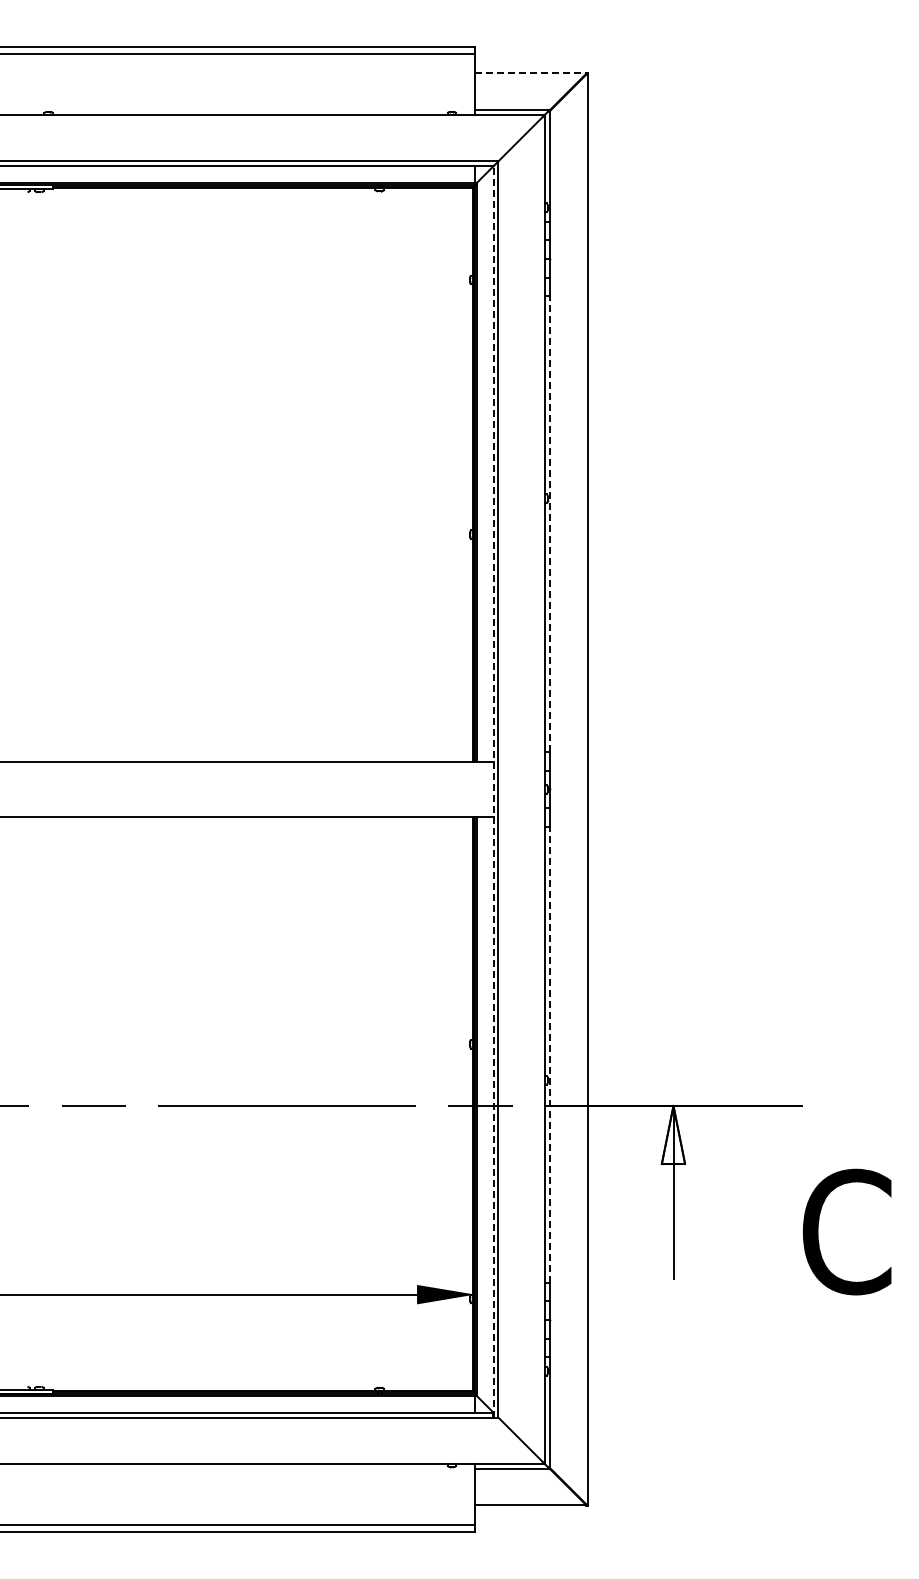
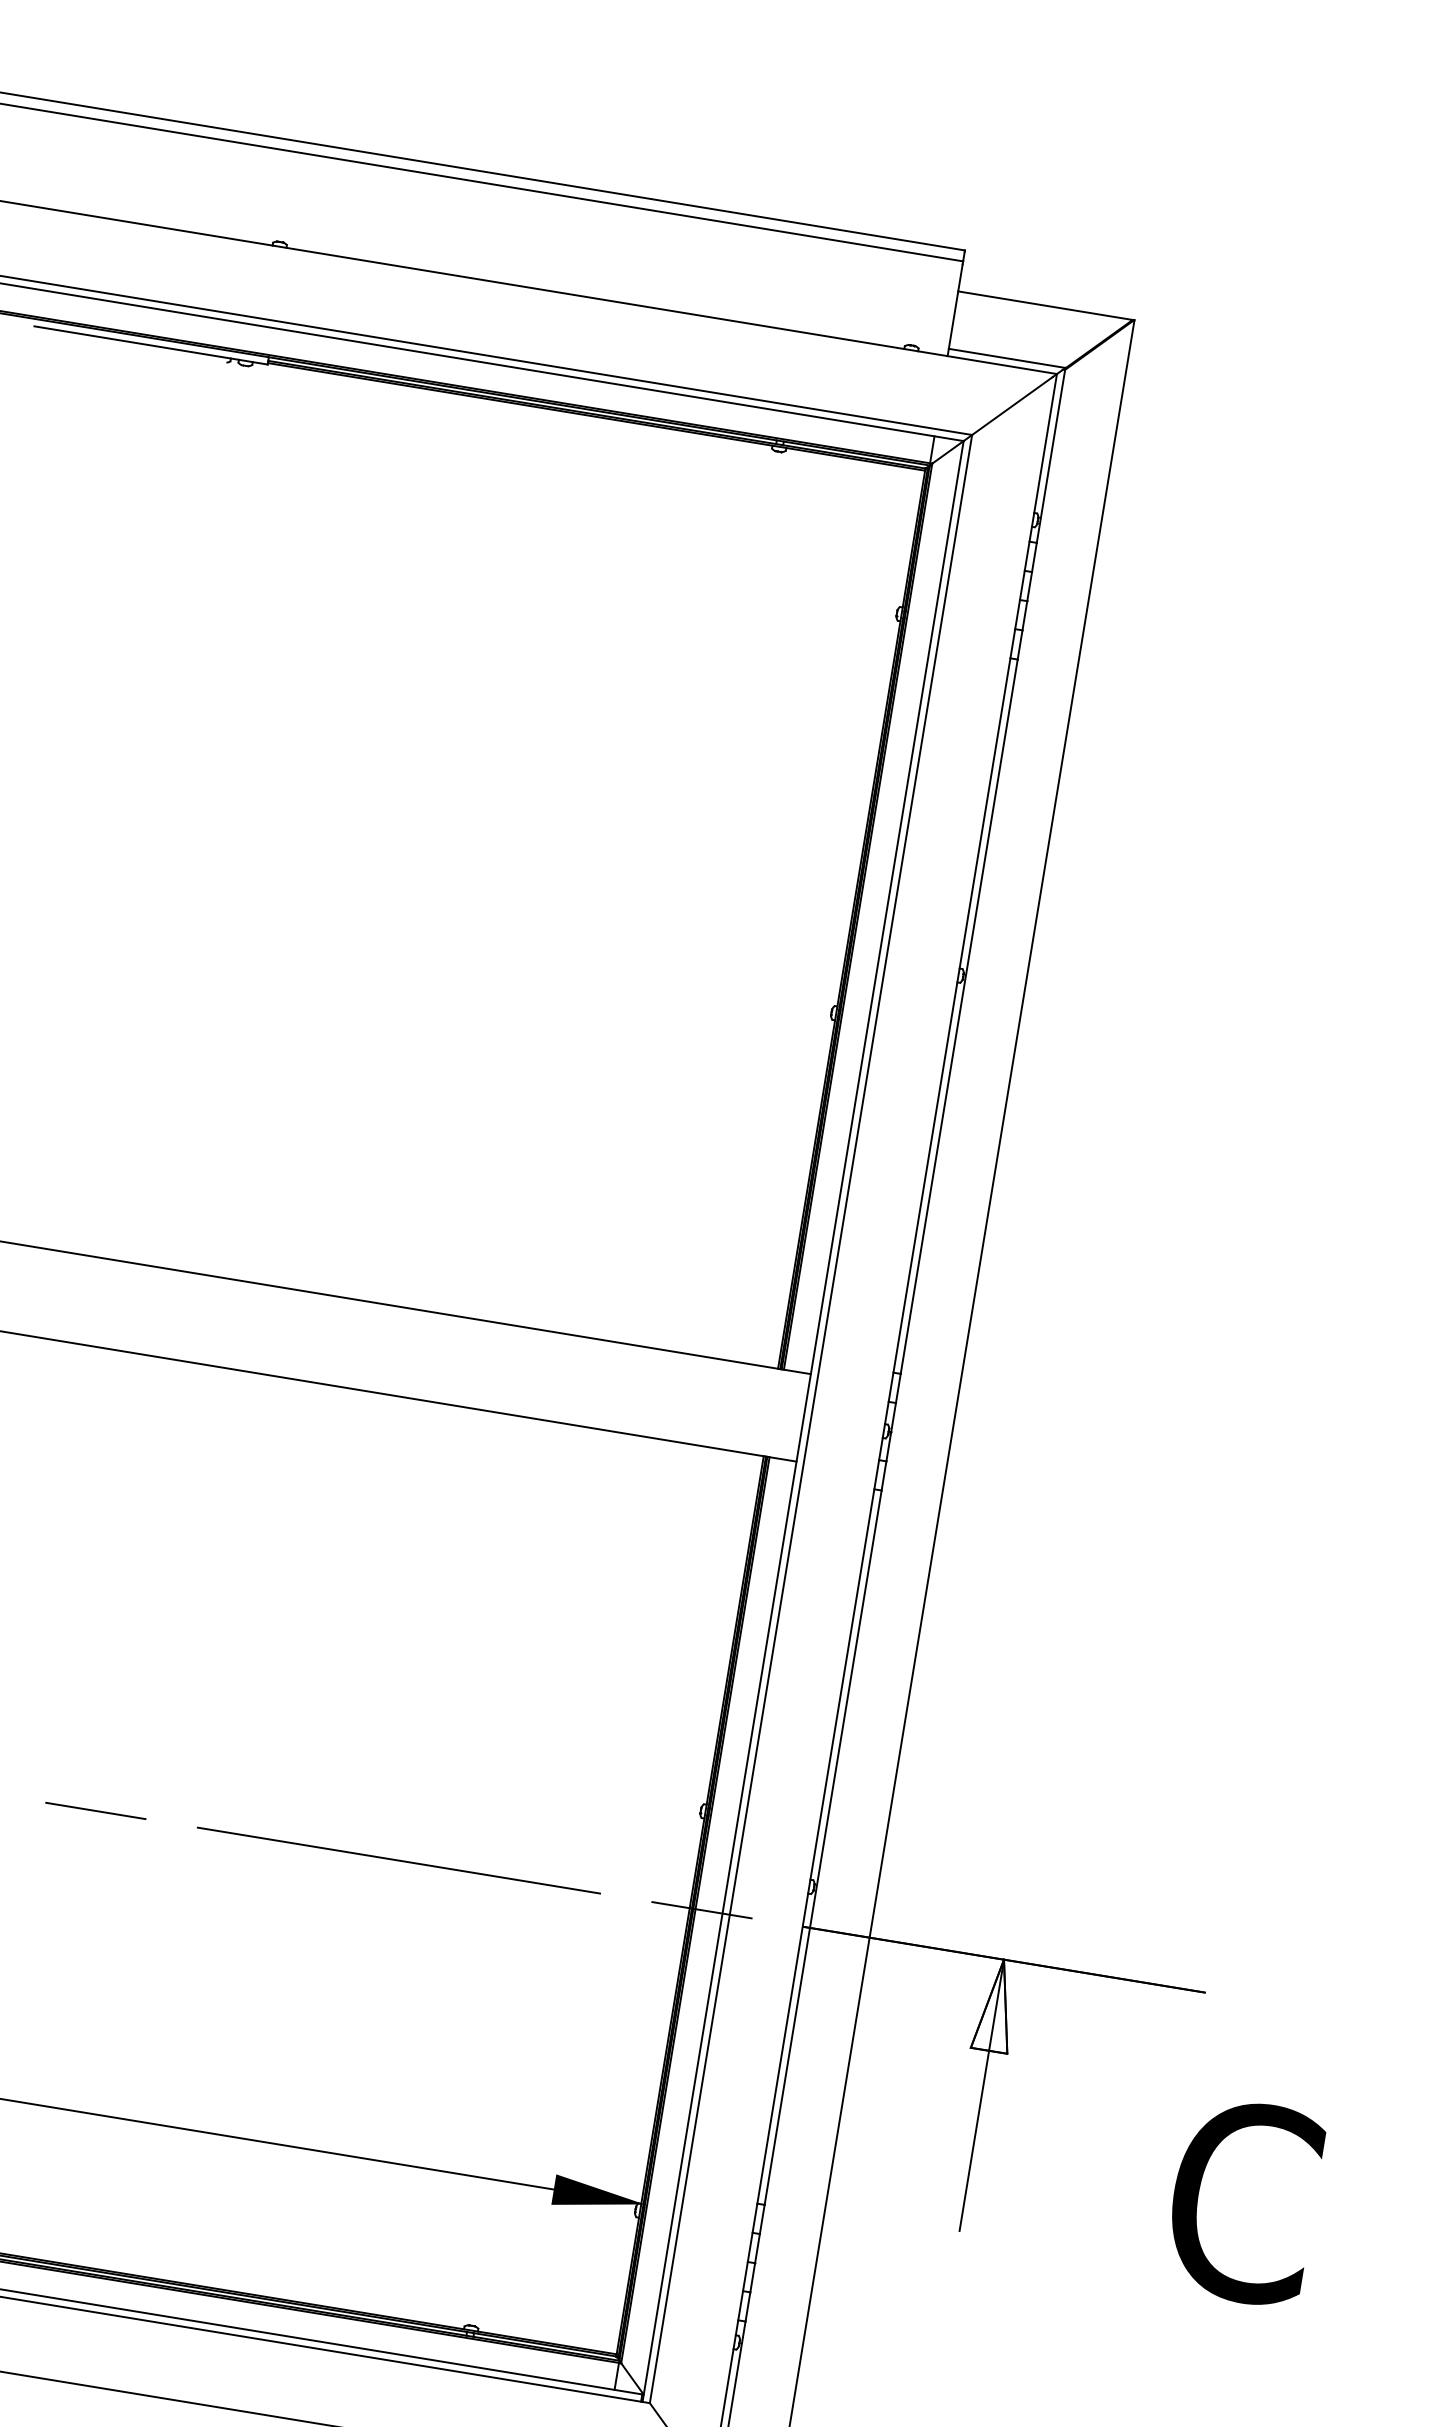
line: (530, 73) -> (1044, 305), dashed -> solid
line: (549, 524) -> (958, 1017), dashed -> solid
line: (493, 791) -> (802, 1420), dashed -> solid
line: (549, 1054) -> (822, 1847), dashed -> solid

